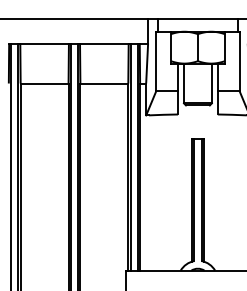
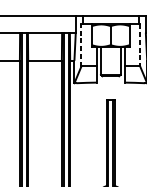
line: (156, 61) -> (81, 45), solid -> dashed
line: (239, 61) -> (140, 45), solid -> dashed

